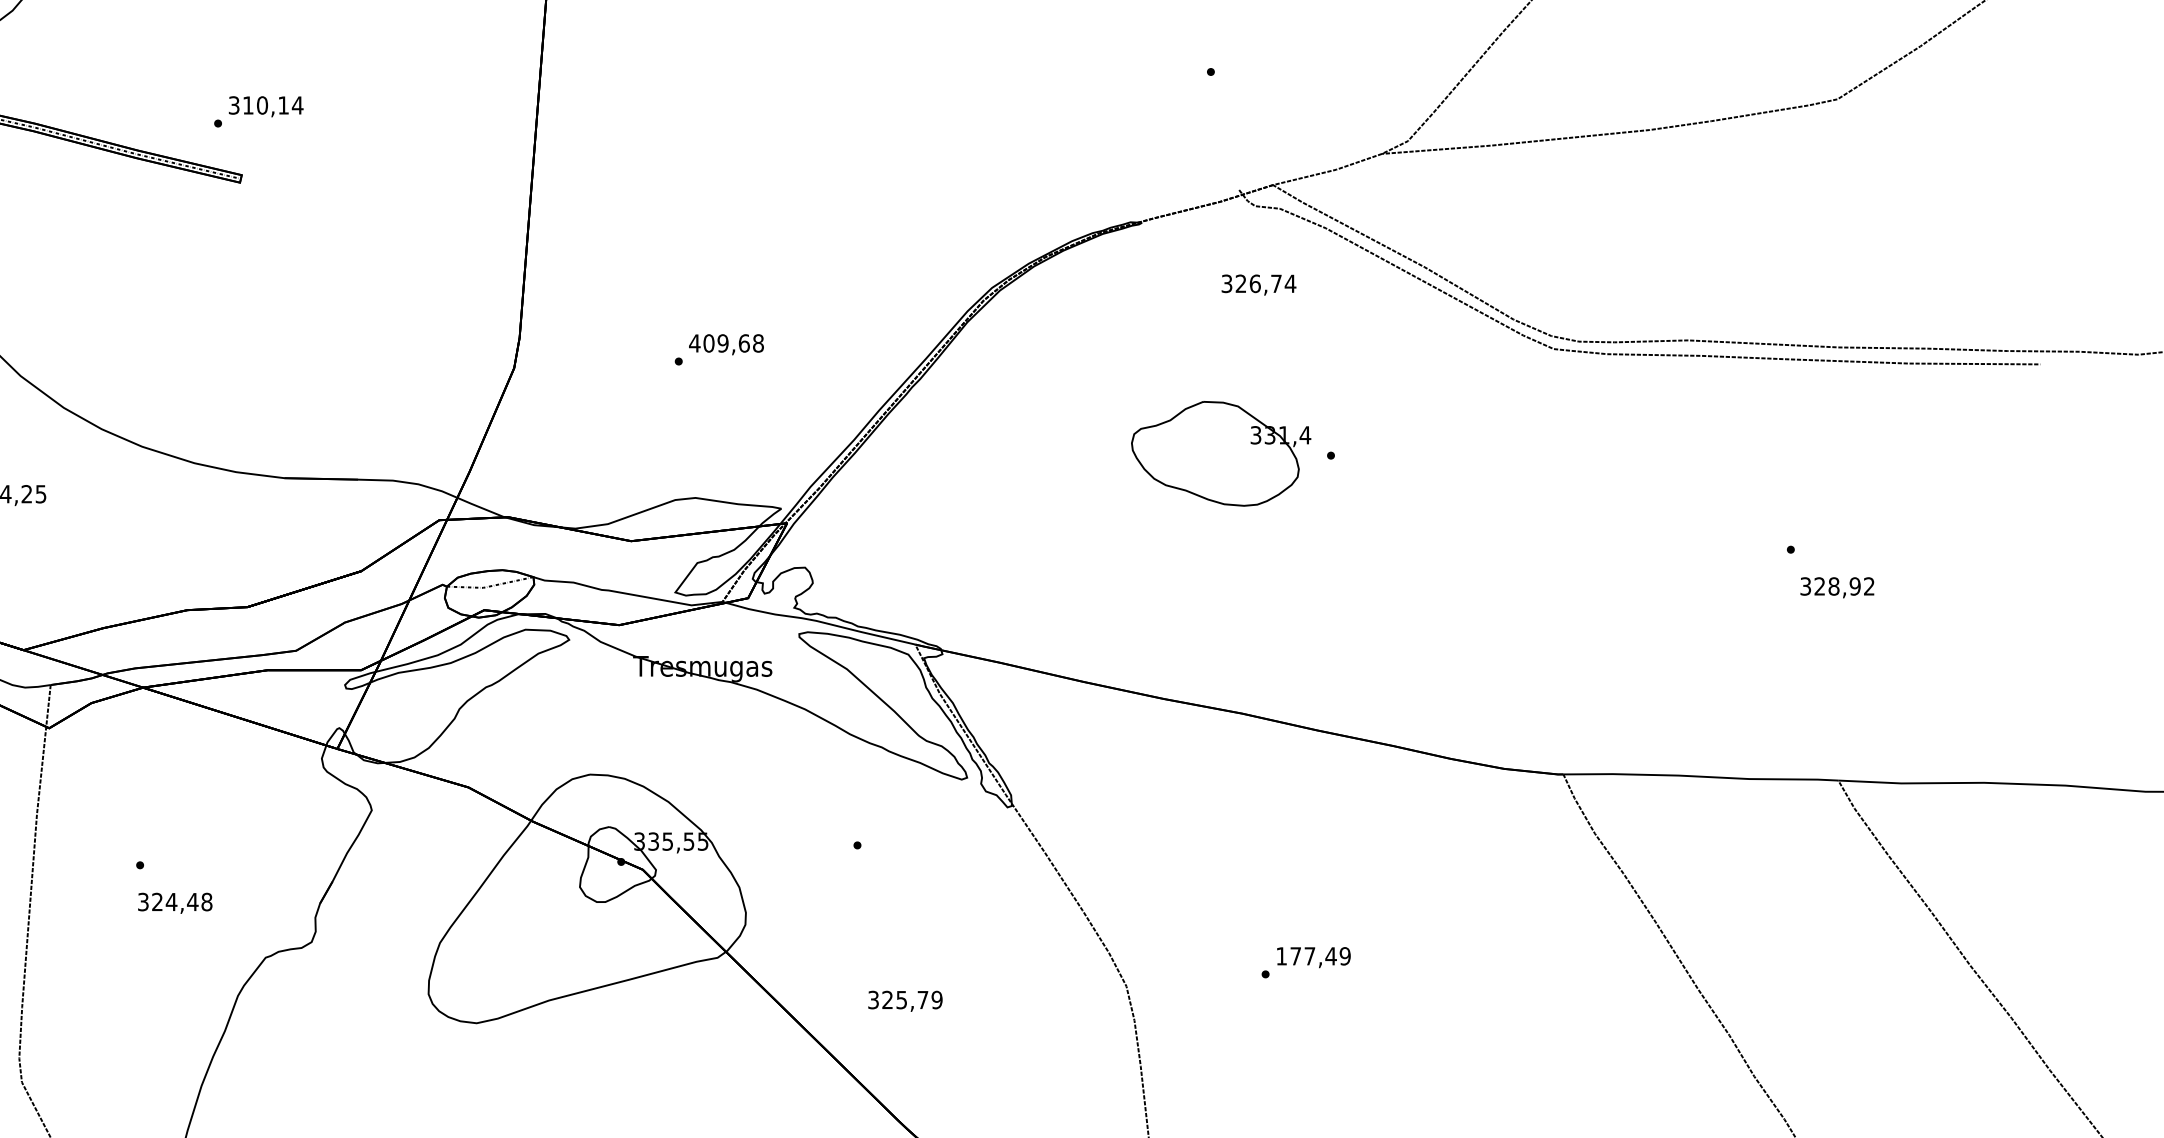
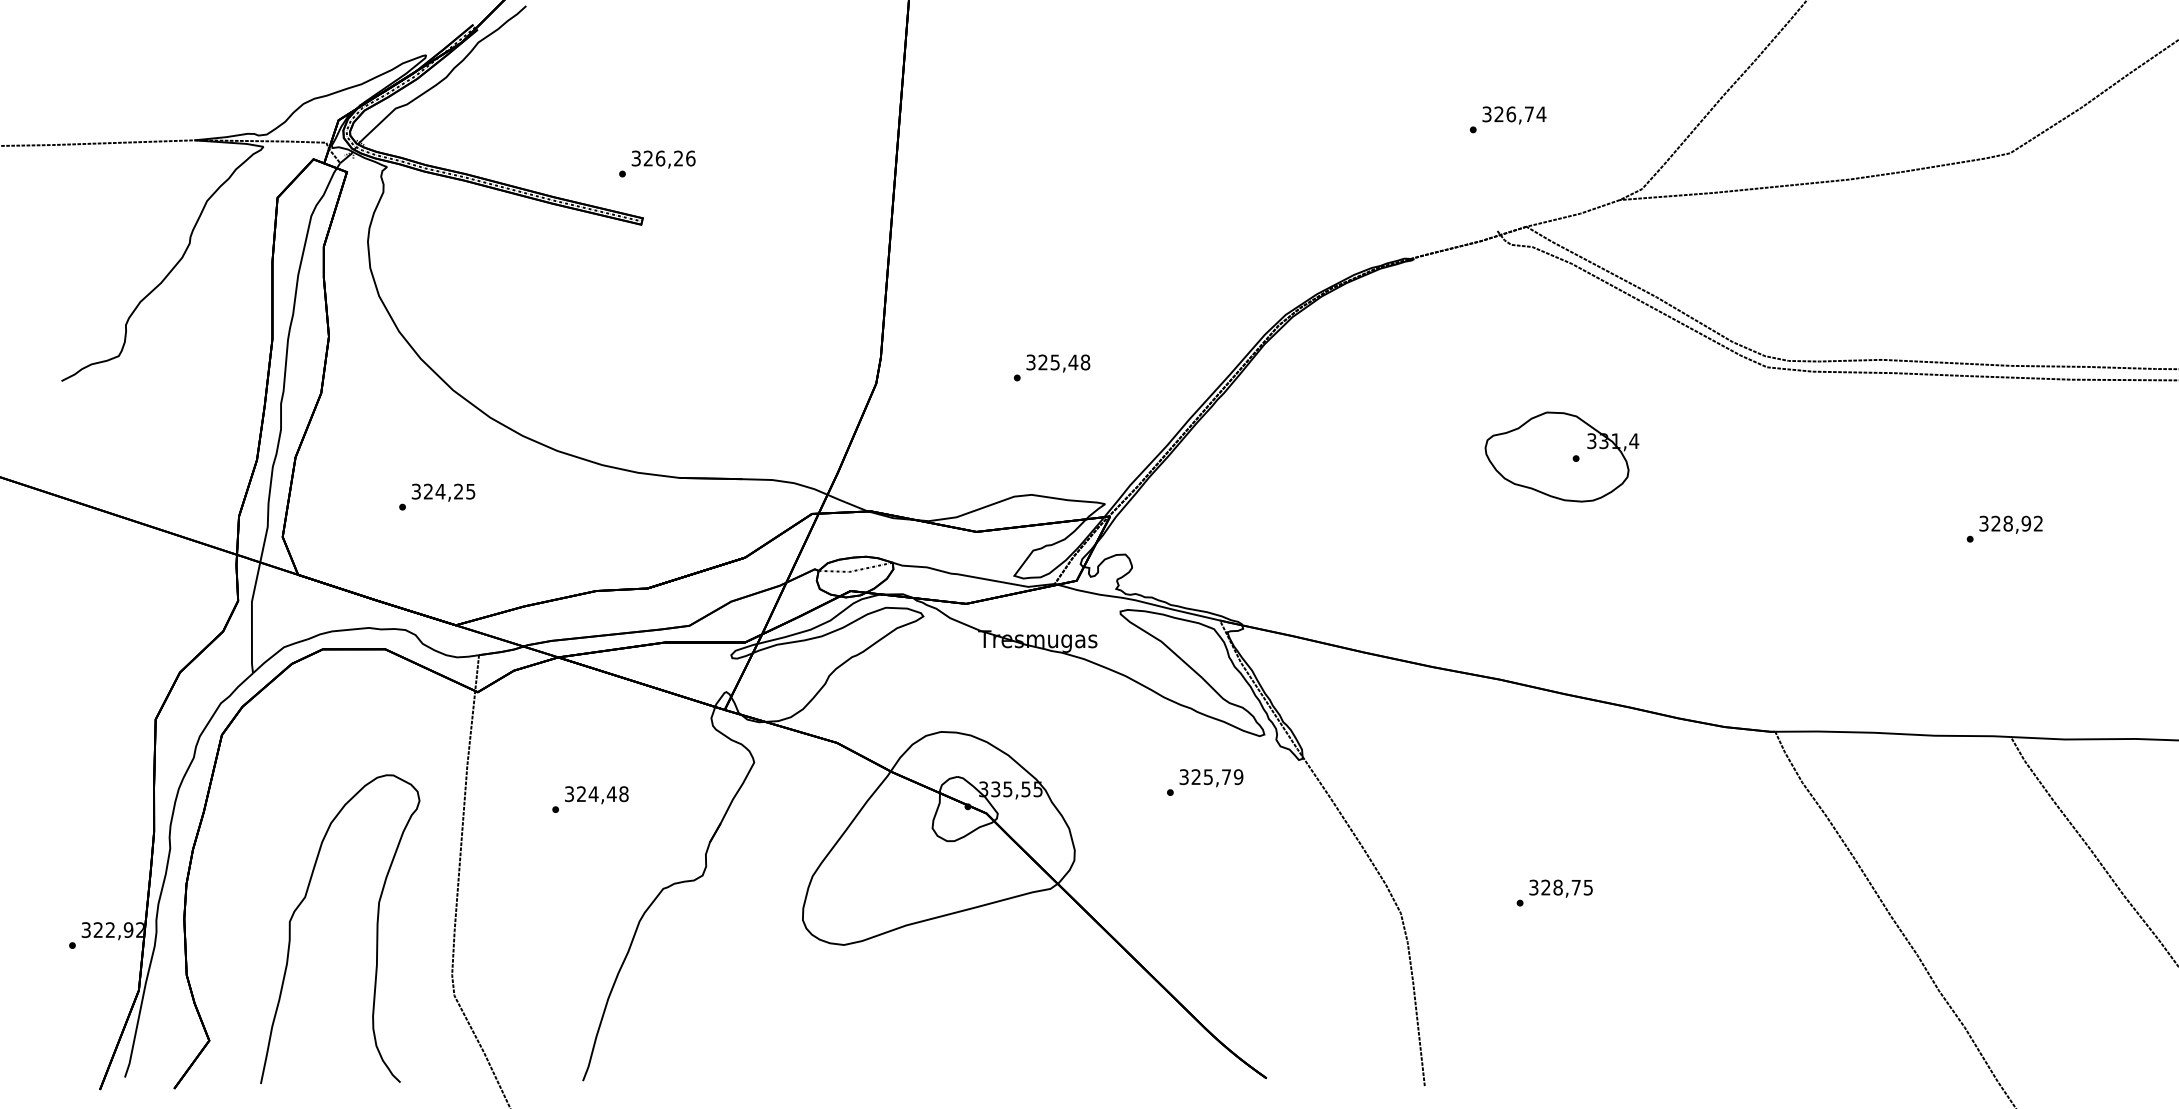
text: (272, 105) -> (669, 158), 310,14 -> 326,26
text: (1259, 285) -> (1514, 115), moved
text: (719, 343) -> (1052, 362), 409,68 -> 325,48
part: (1220, 453) -> (1561, 456), moved
text: (1836, 587) -> (2010, 524), moved
text: (174, 903) -> (596, 795), moved
text: (1313, 956) -> (1561, 887), 177,49 -> 328,75
text: (905, 1001) -> (1211, 778), moved

